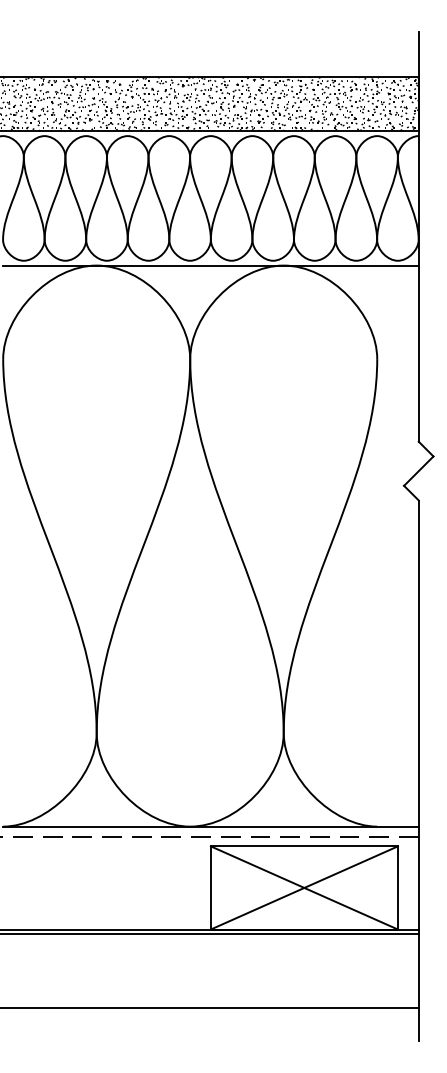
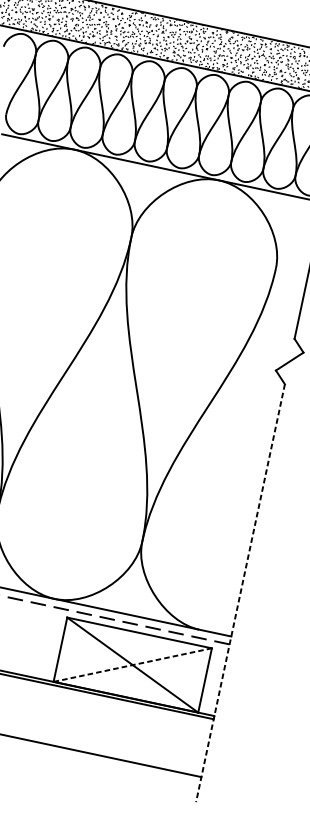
line: (418, 771) -> (240, 593), solid -> dashed
line: (304, 887) -> (132, 664), solid -> dashed

